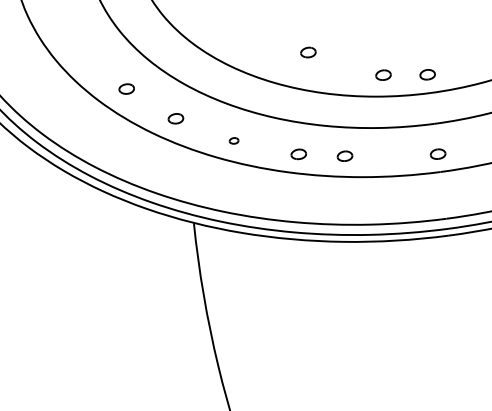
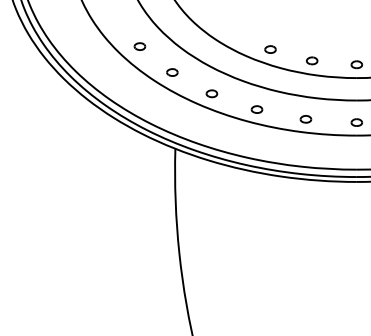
part: (308, 52) -> (270, 49), moved
part: (383, 74) -> (312, 60), moved
part: (233, 140) -> (211, 93), size x1.67
part: (344, 156) -> (305, 119), moved

